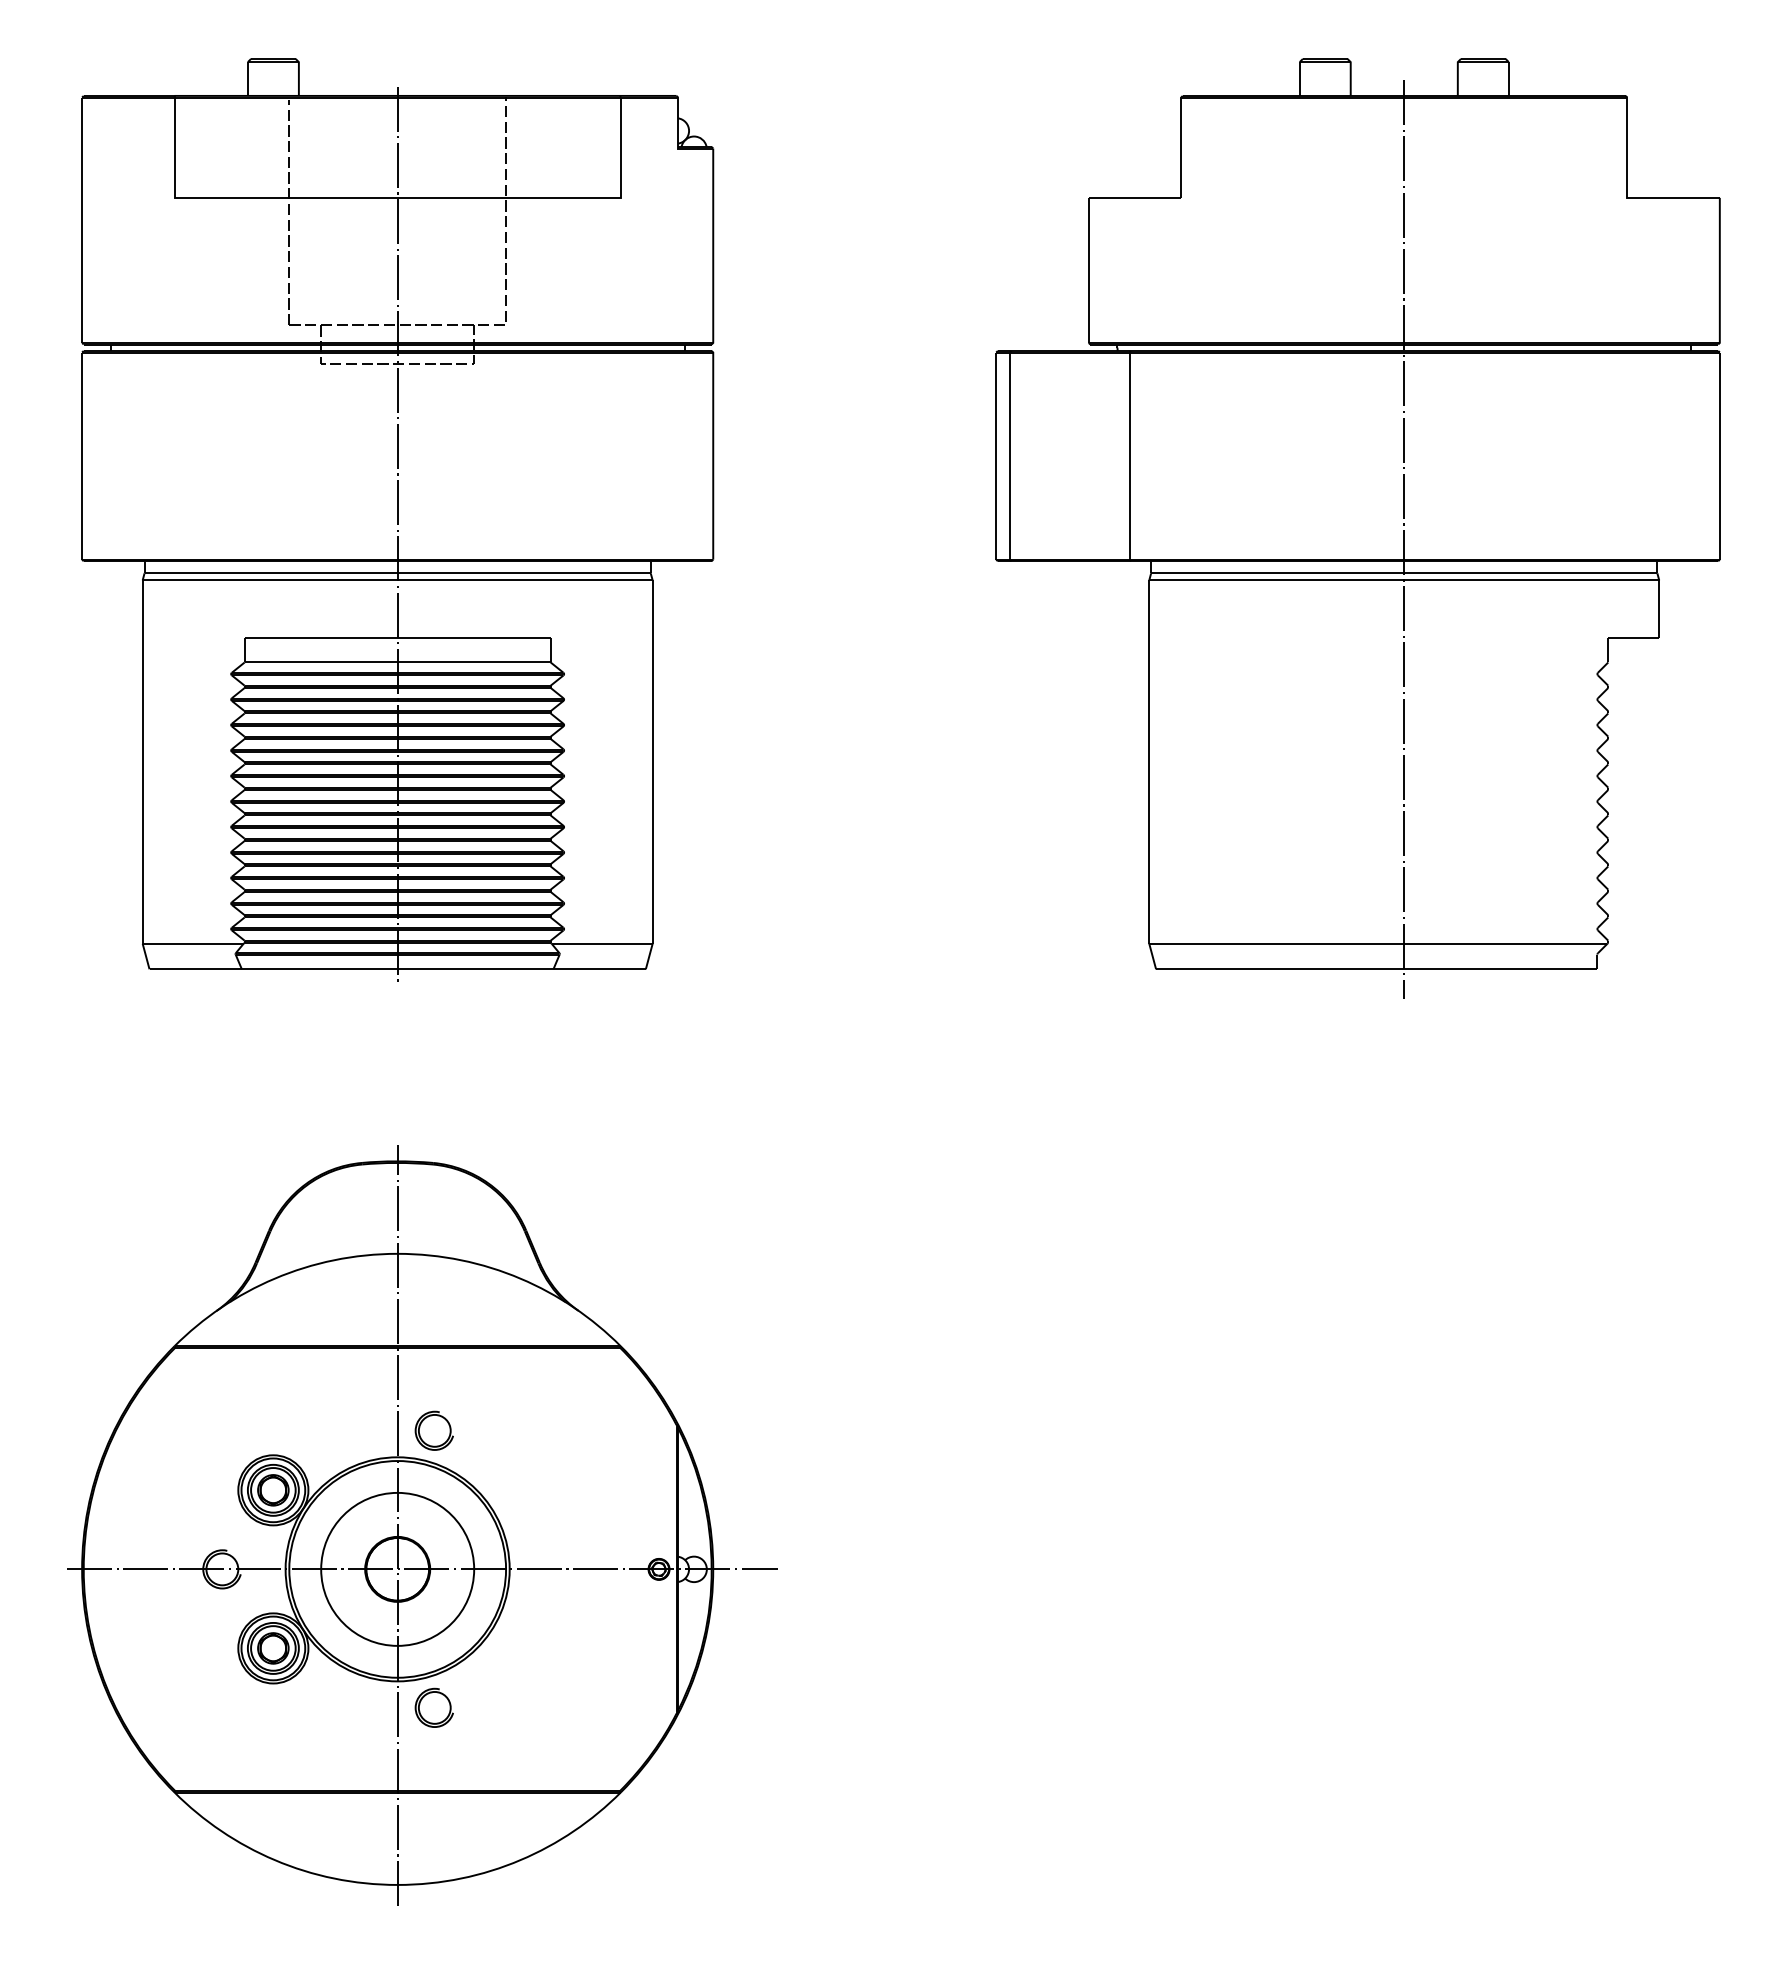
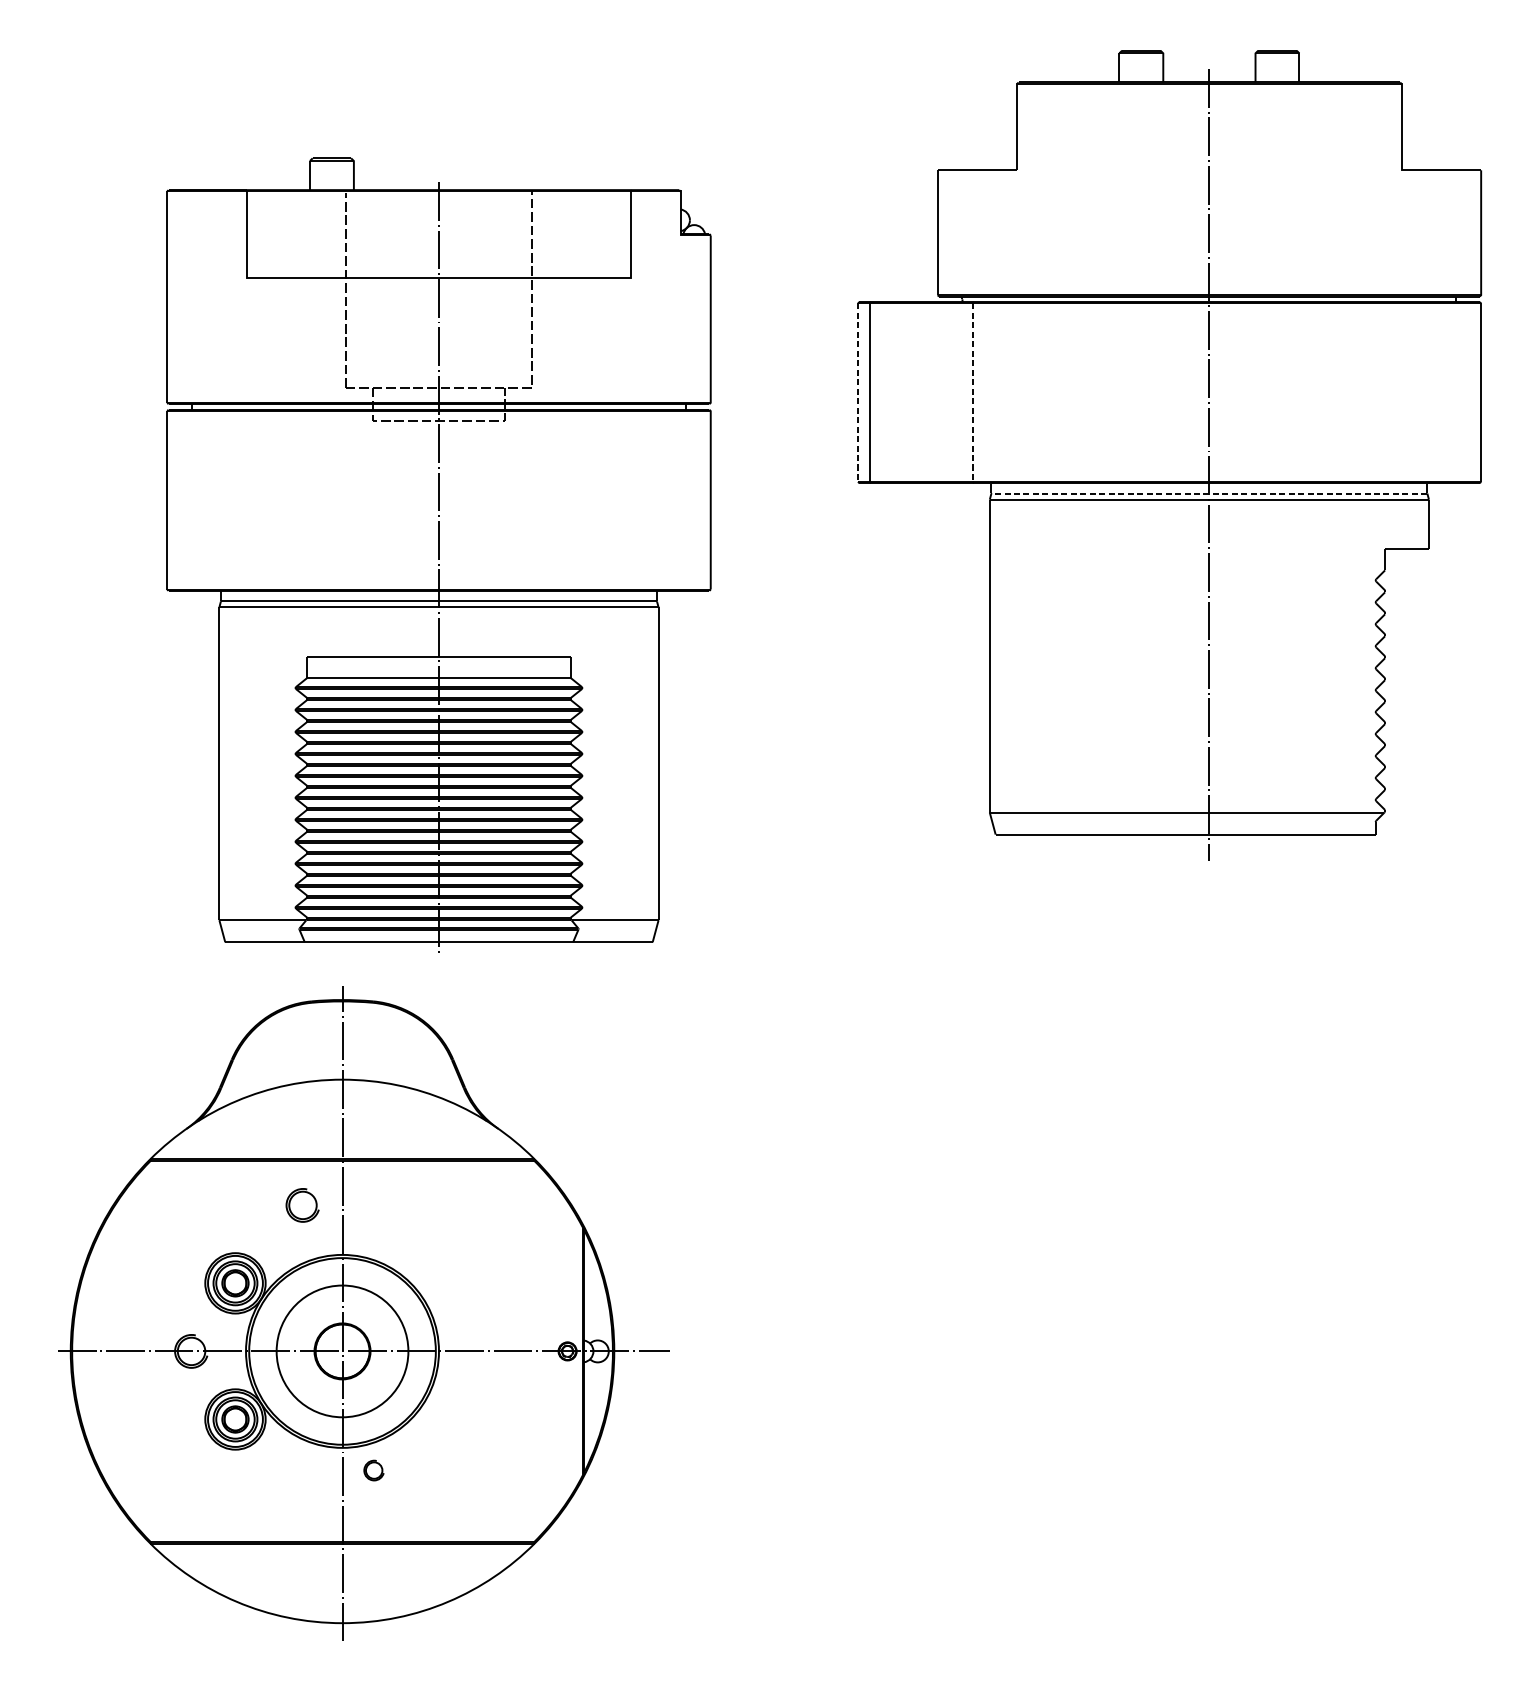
line: (996, 456) -> (858, 393), solid -> dashed
line: (1129, 456) -> (972, 393), solid -> dashed
part: (397, 519) -> (438, 554), moved
line: (1403, 573) -> (1208, 493), solid -> dashed
part: (433, 1430) -> (301, 1205), moved
part: (433, 1707) -> (373, 1470), size x0.6

